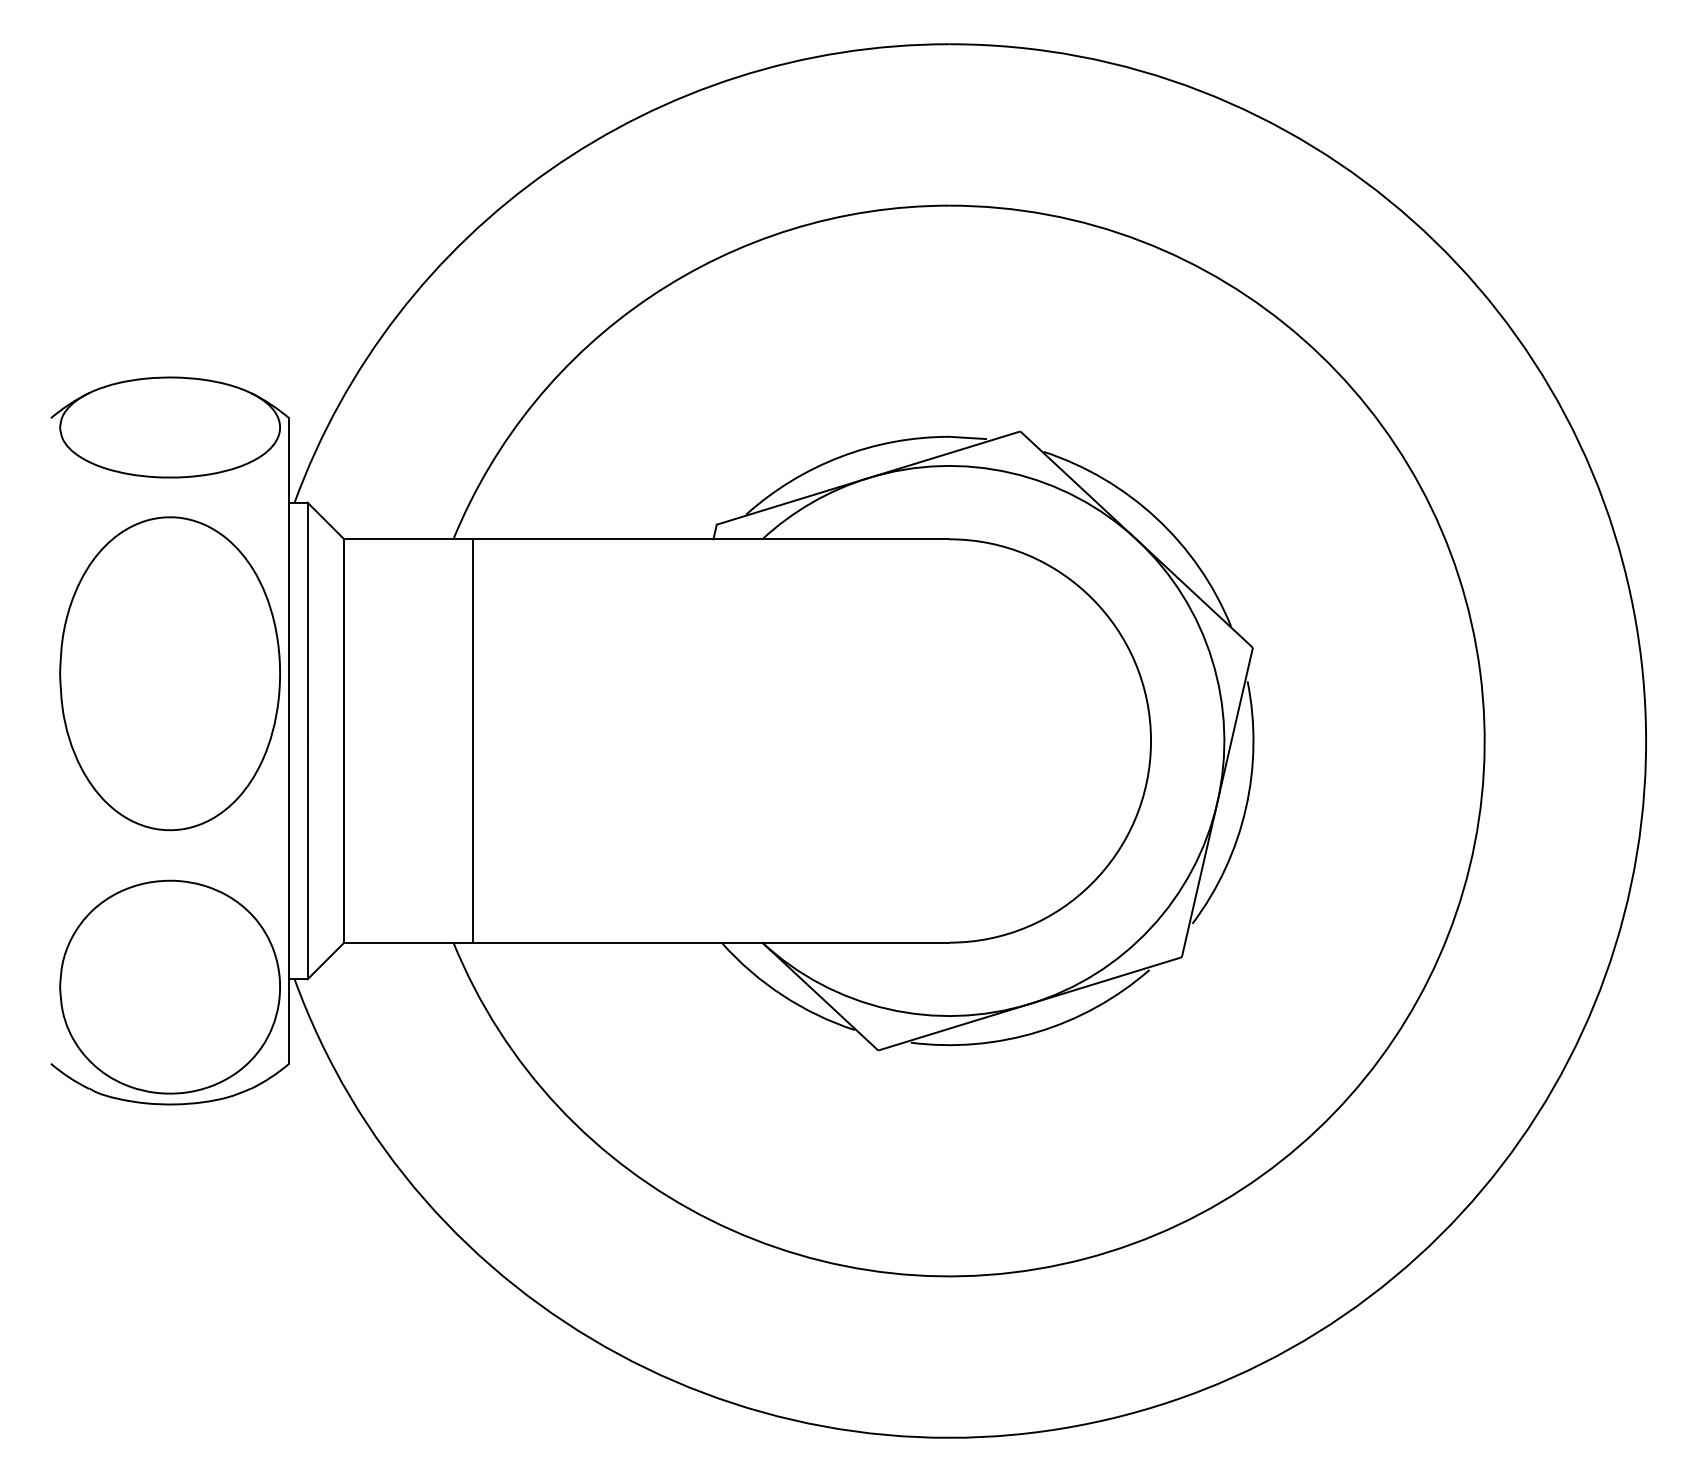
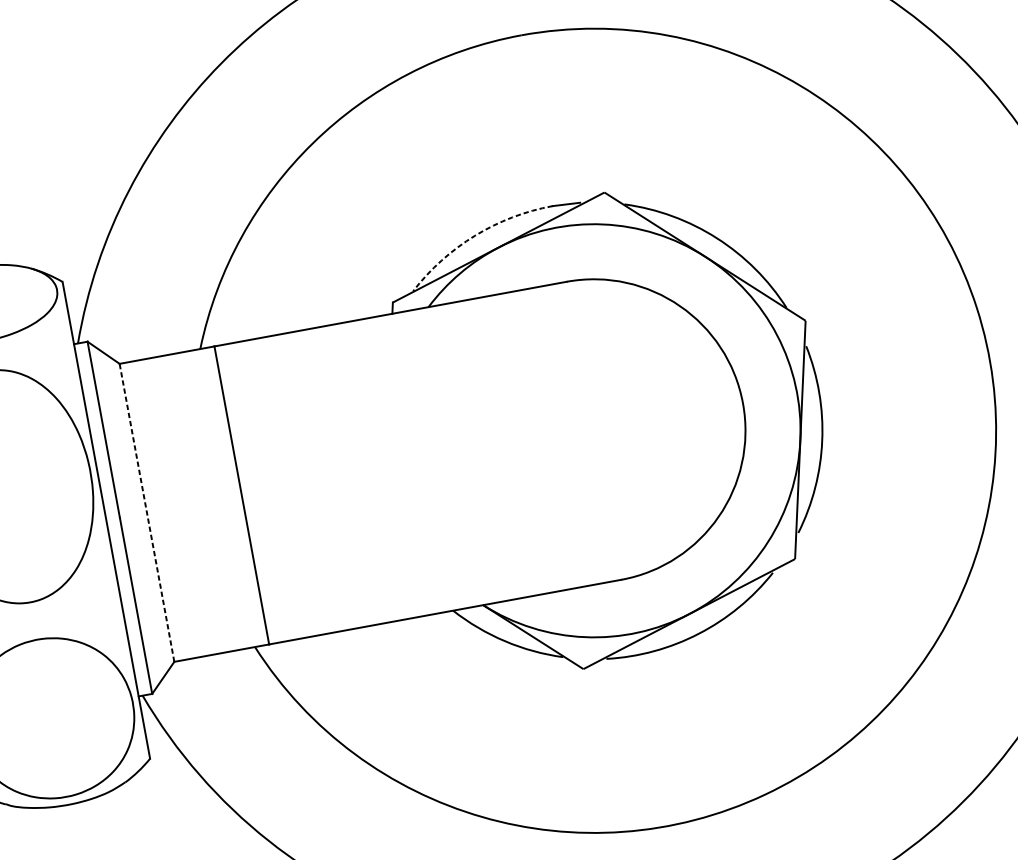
arc: (840, 456) -> (475, 235), solid -> dashed
line: (344, 740) -> (147, 512), solid -> dashed

